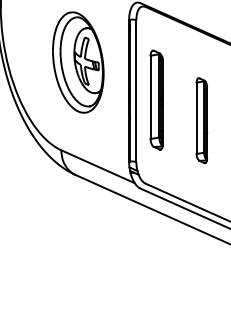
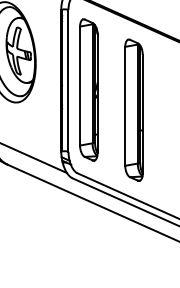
part: (156, 99) -> (88, 89), size x1.43
part: (201, 120) -> (133, 110), size x1.67

